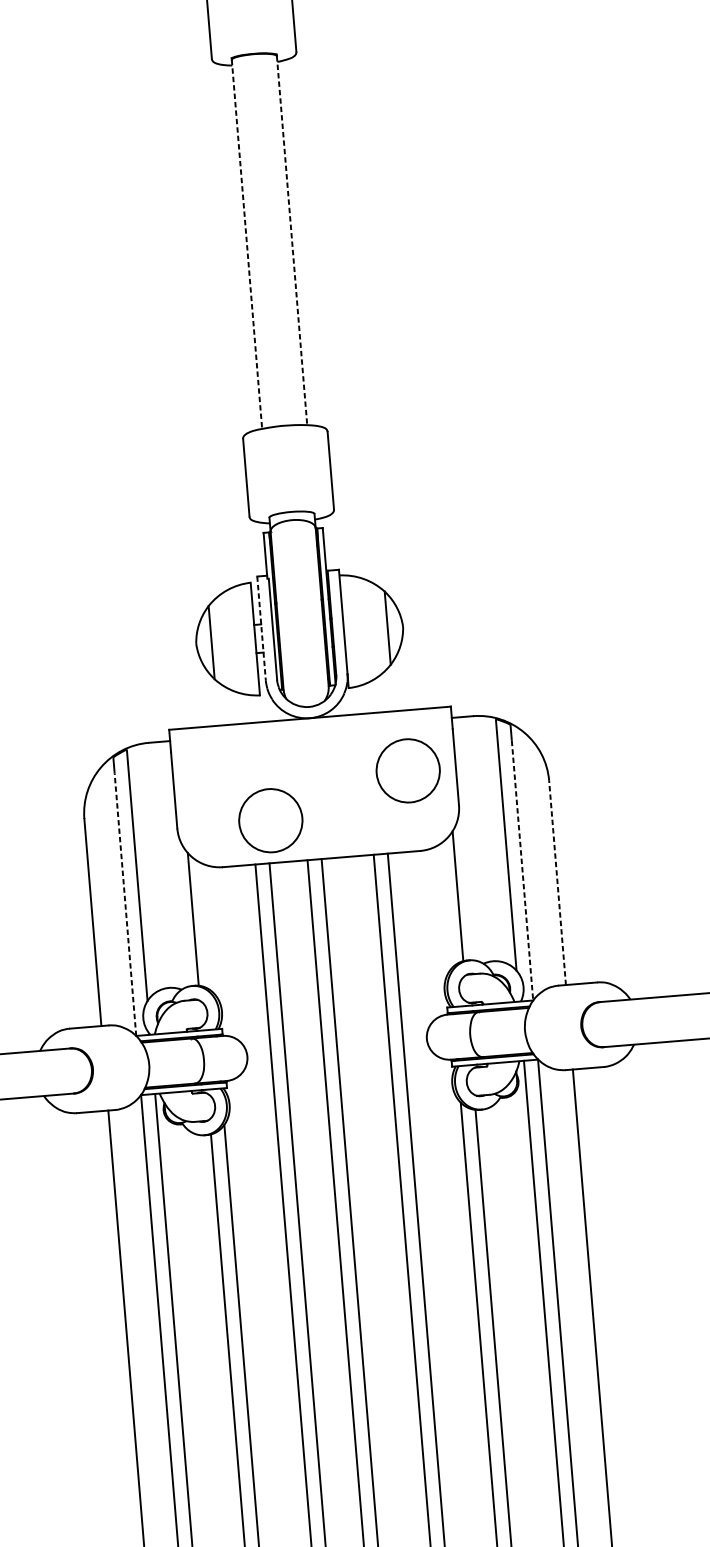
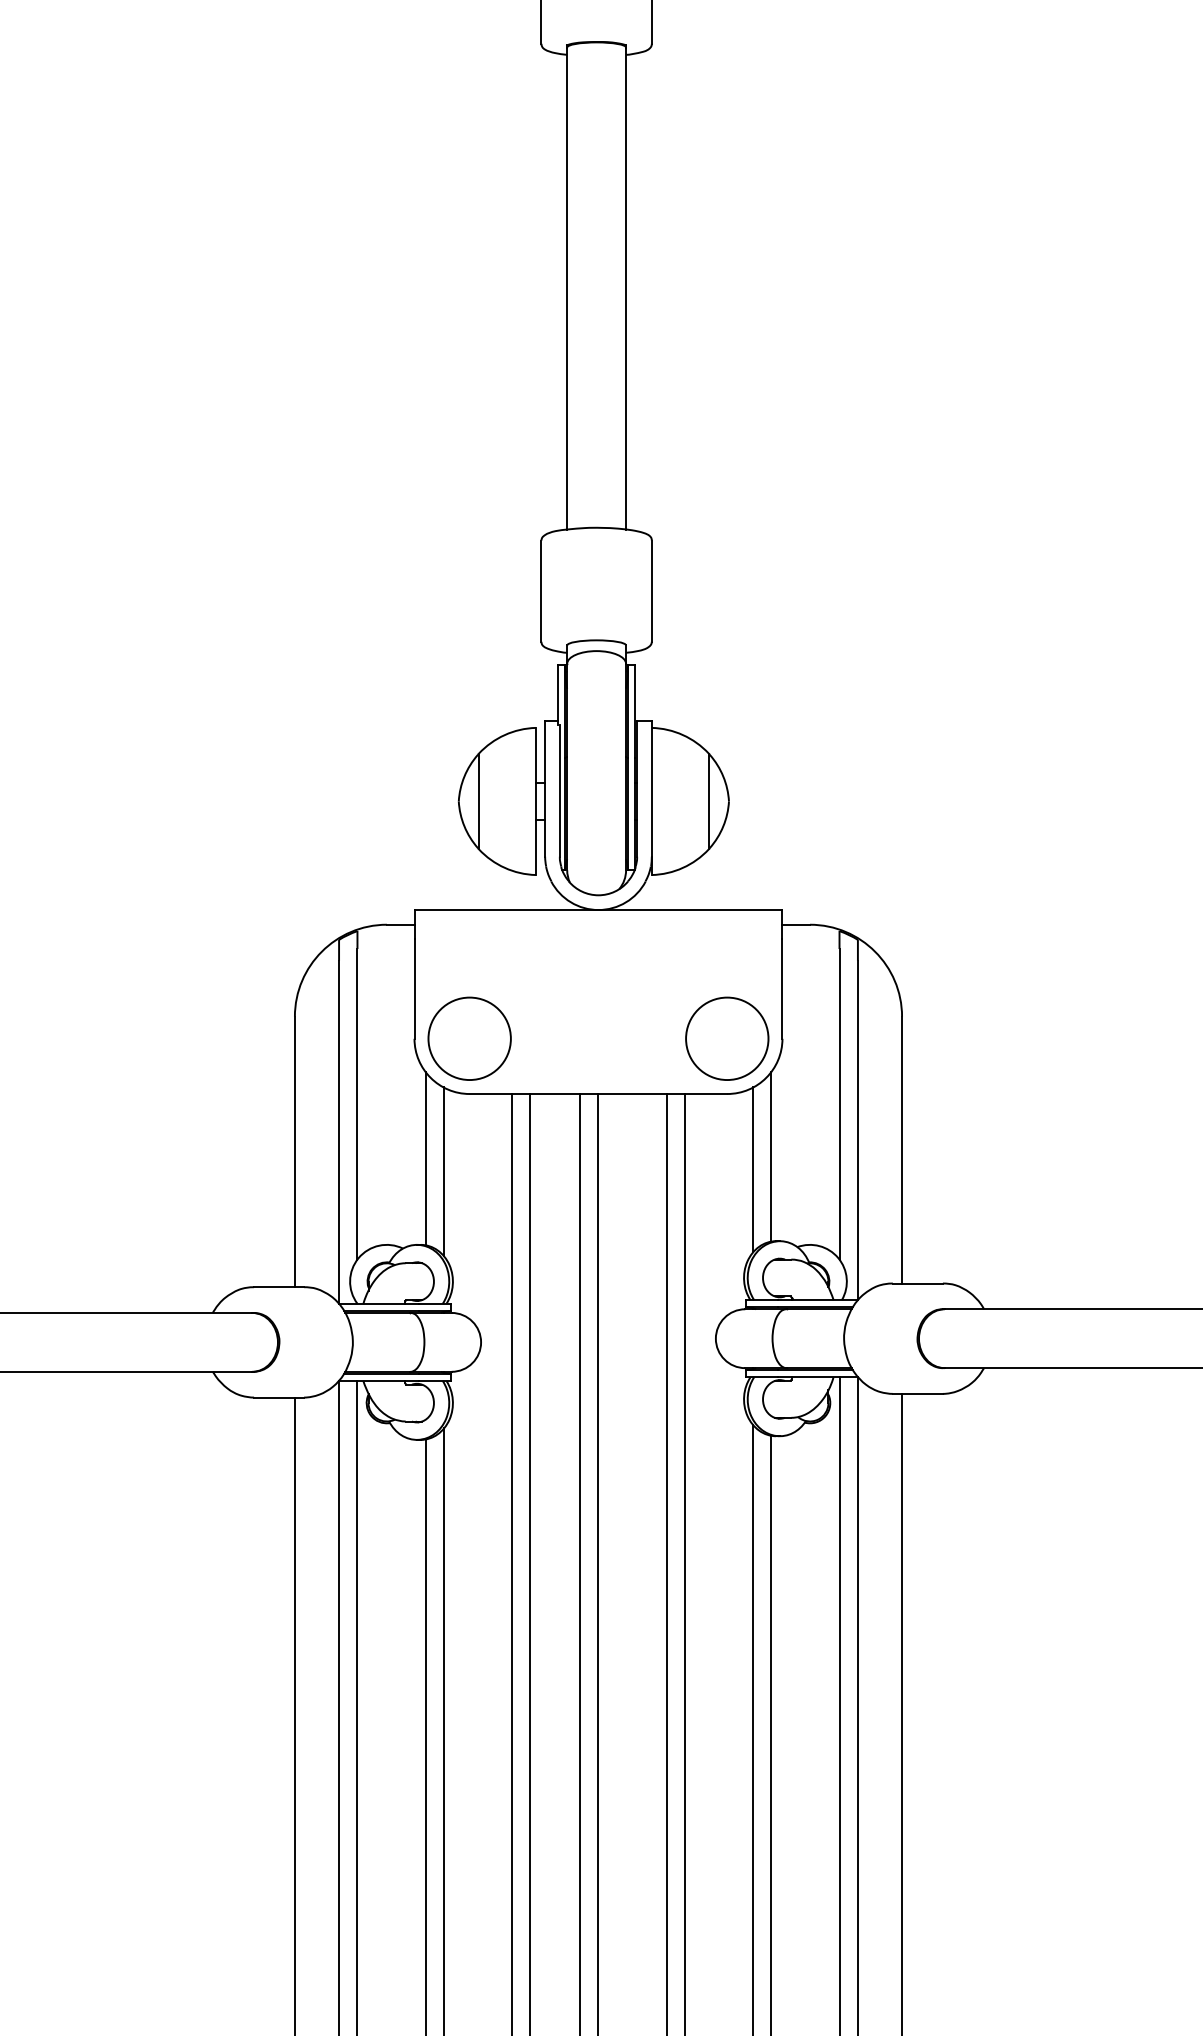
line: (292, 241) -> (626, 289), dashed -> solid
line: (247, 245) -> (567, 289), dashed -> solid
line: (261, 629) -> (545, 789), dashed -> solid
circle: (408, 770) -> (727, 1038), moved
circle: (270, 820) -> (469, 1038), moved
line: (522, 870) -> (857, 1130), dashed -> solid
line: (557, 882) -> (902, 1149), dashed -> solid
line: (125, 904) -> (339, 1131), dashed -> solid
line: (445, 907) -> (753, 1169), added
line: (207, 928) -> (443, 1171), added

